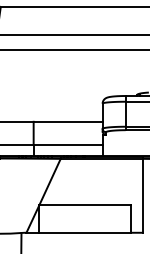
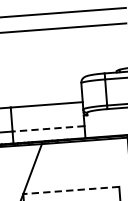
line: (68, 144) -> (48, 128), solid -> dashed
line: (84, 205) -> (70, 190), solid -> dashed

